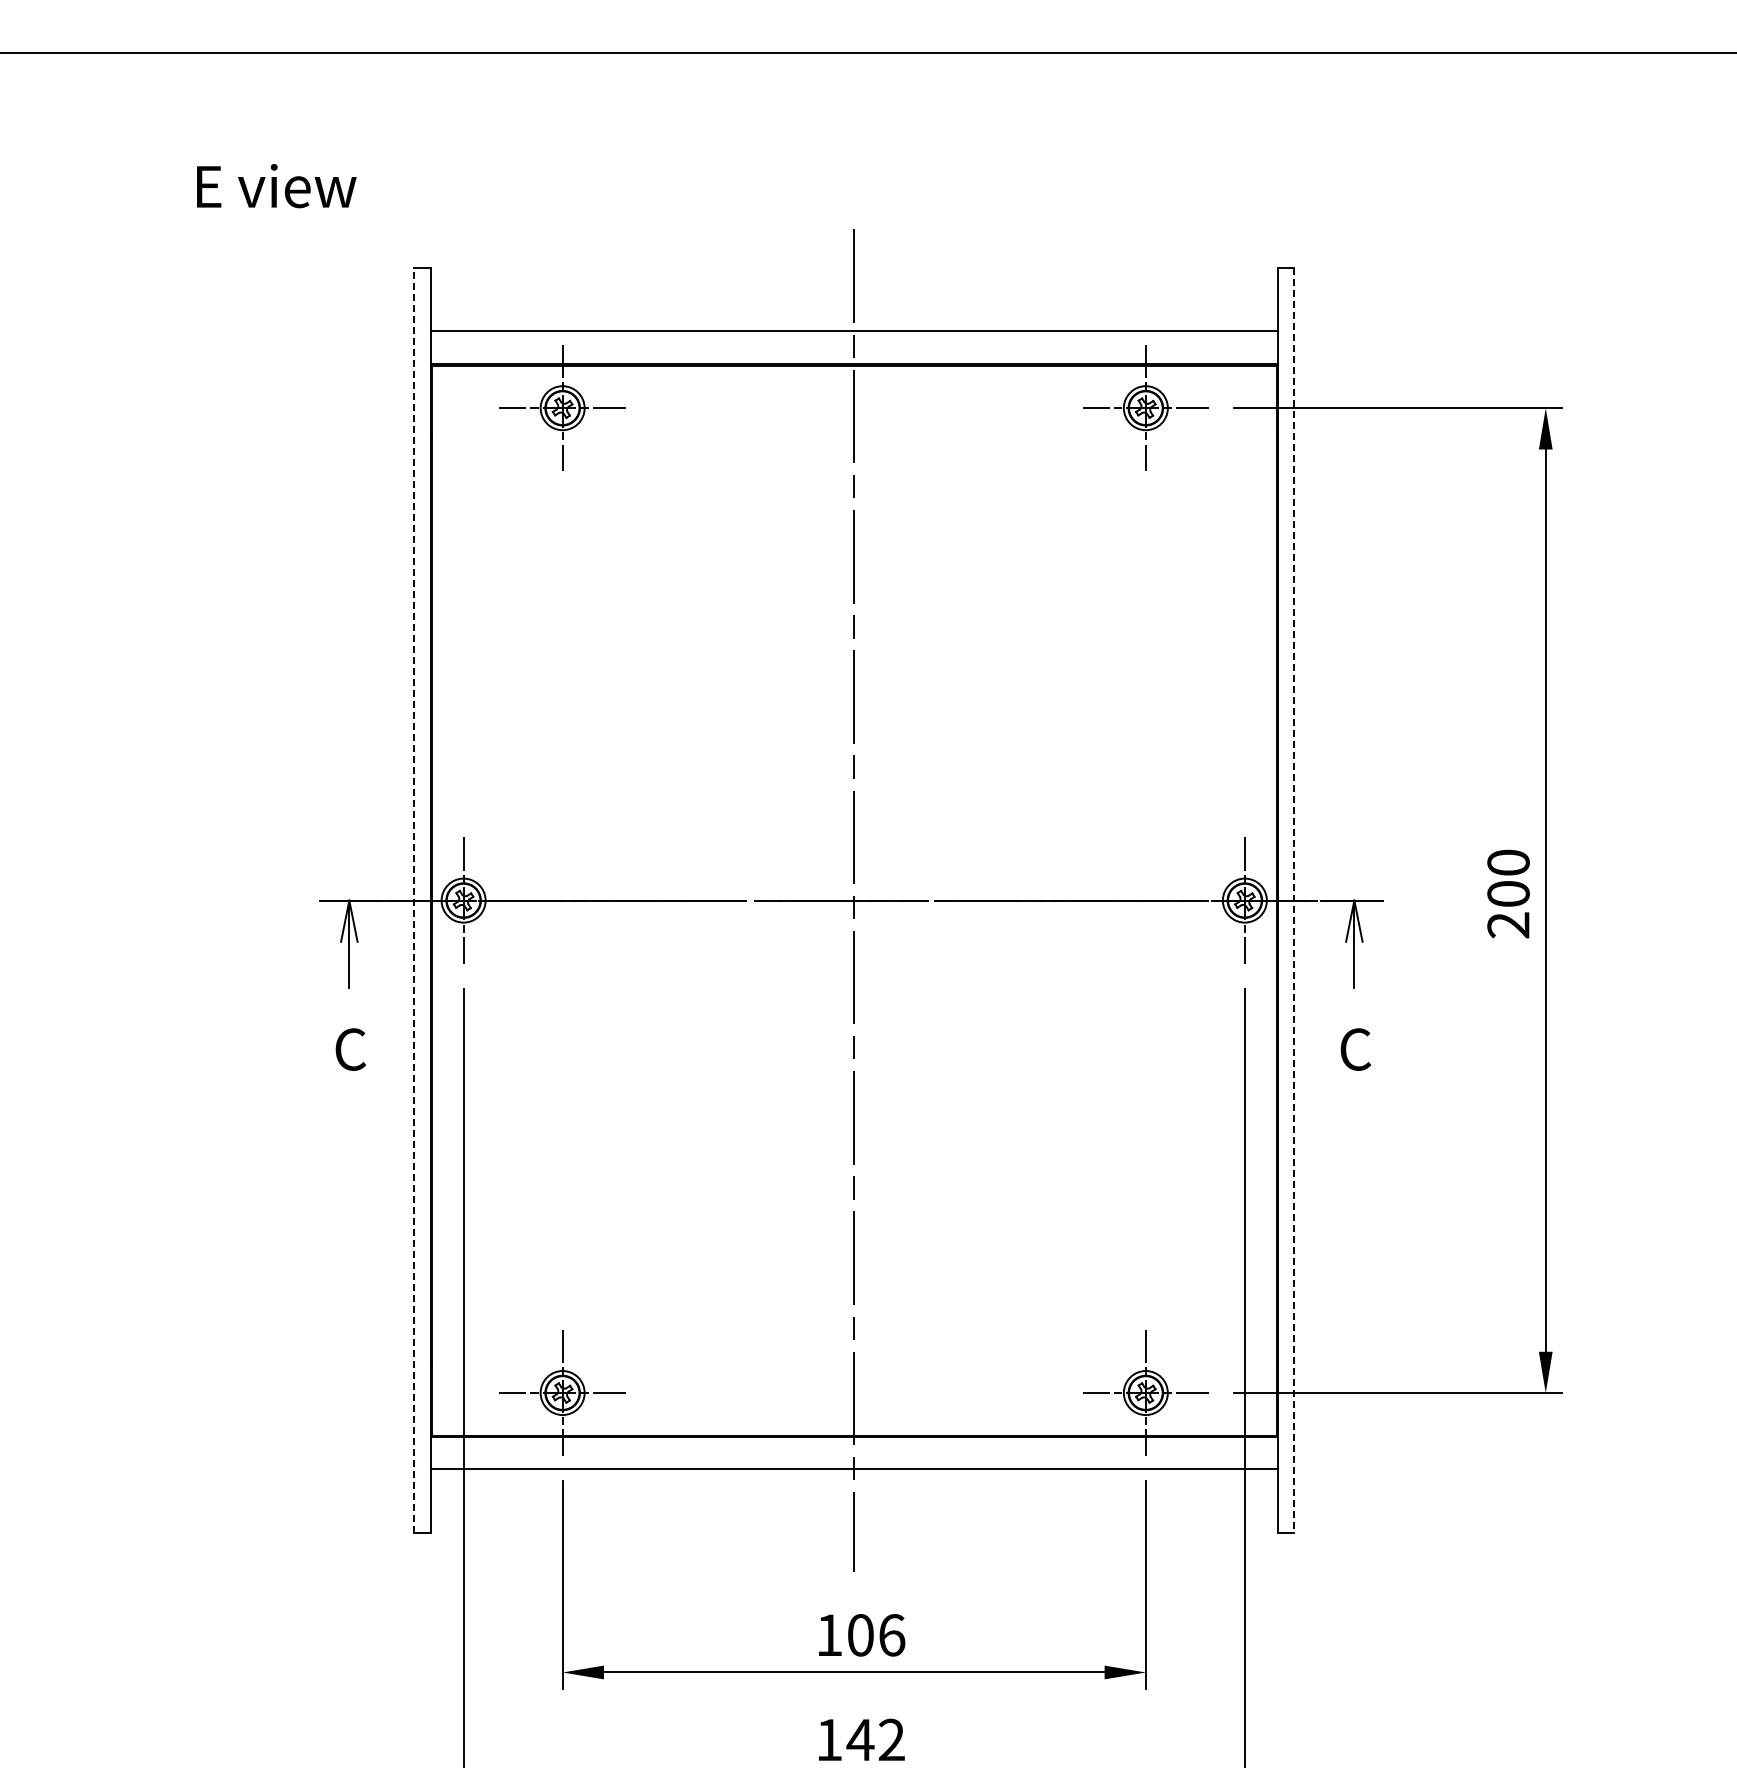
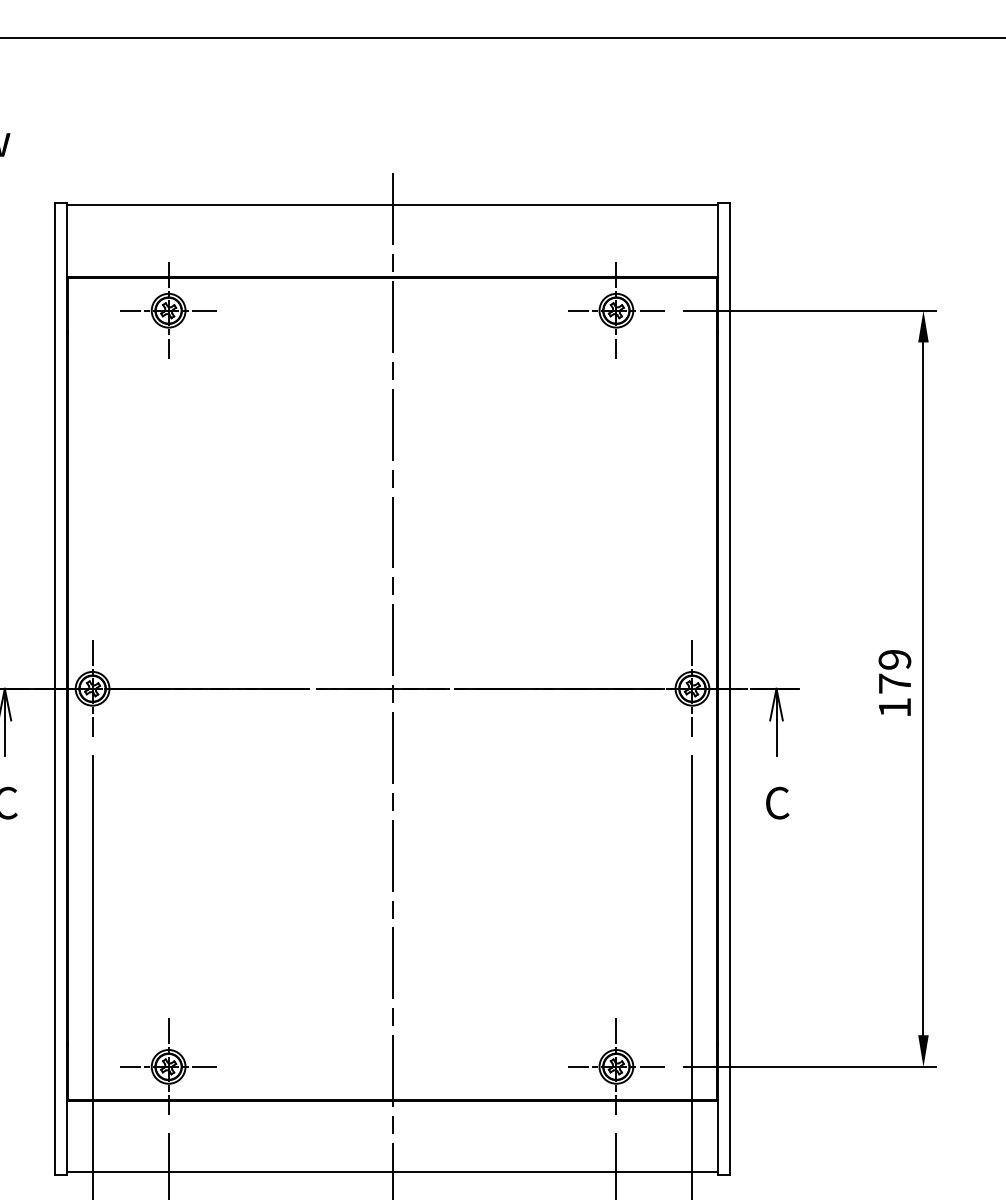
line: (853, 330) -> (391, 205), moved
text: (1508, 893) -> (894, 683), 200 -> 179
line: (414, 900) -> (54, 688), dashed -> solid
line: (1294, 900) -> (730, 688), dashed -> solid
line: (853, 1468) -> (391, 1172), moved

